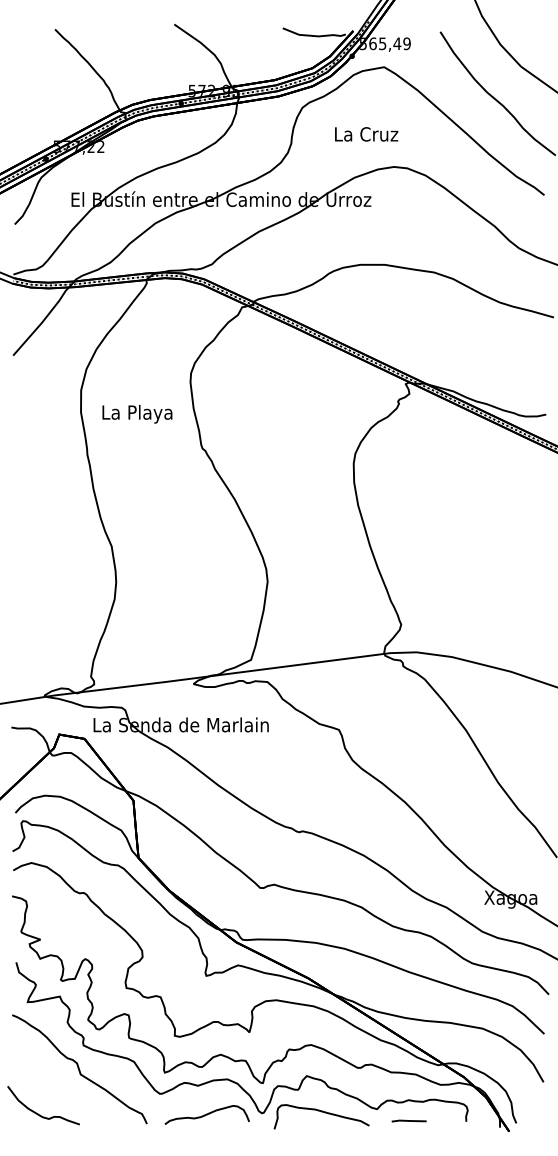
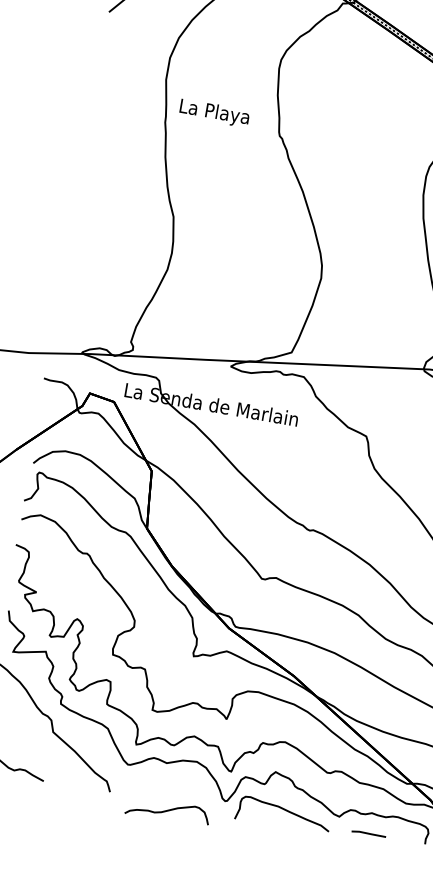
text: (137, 413) -> (214, 112), moved
curve: (206, 1114) -> (167, 810), moved

